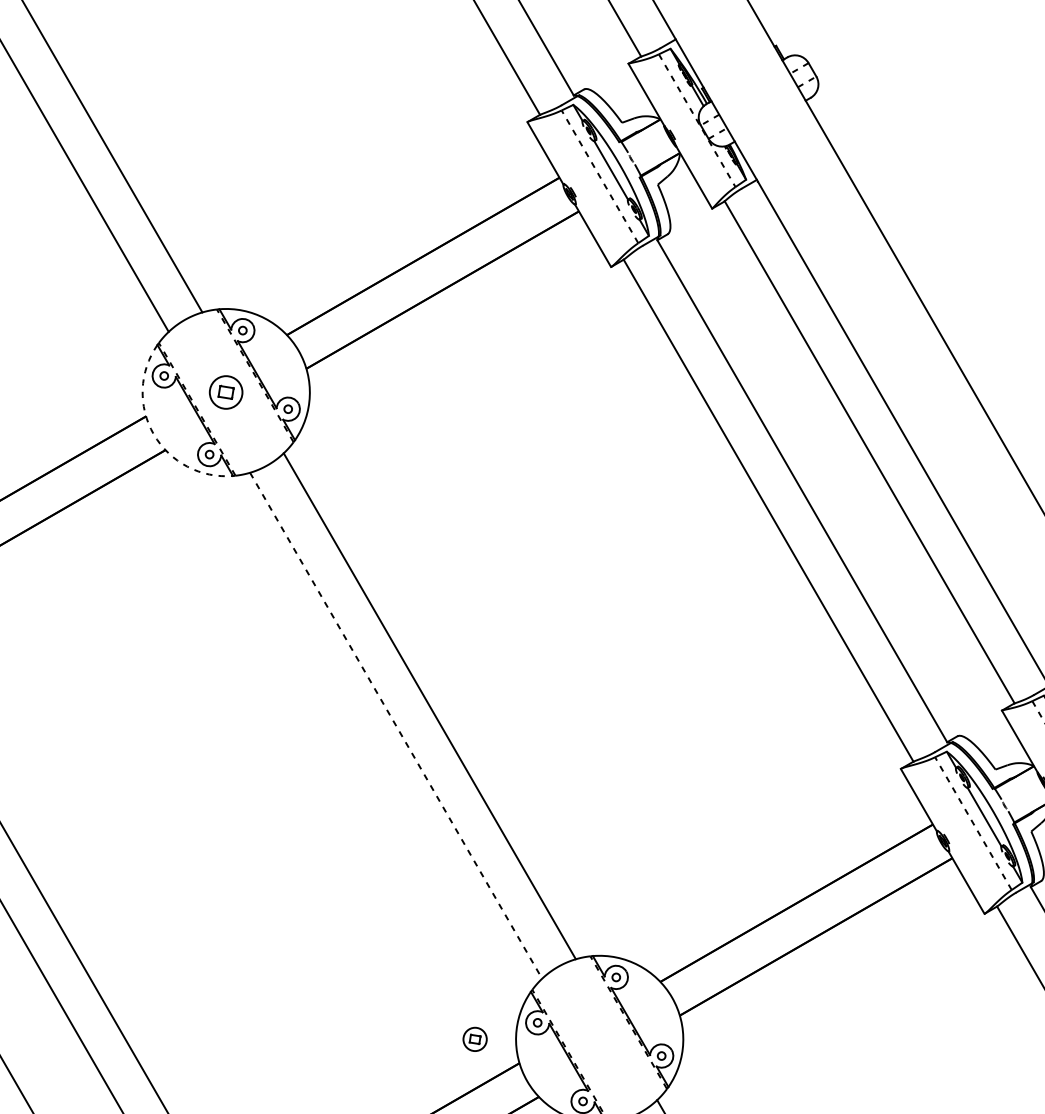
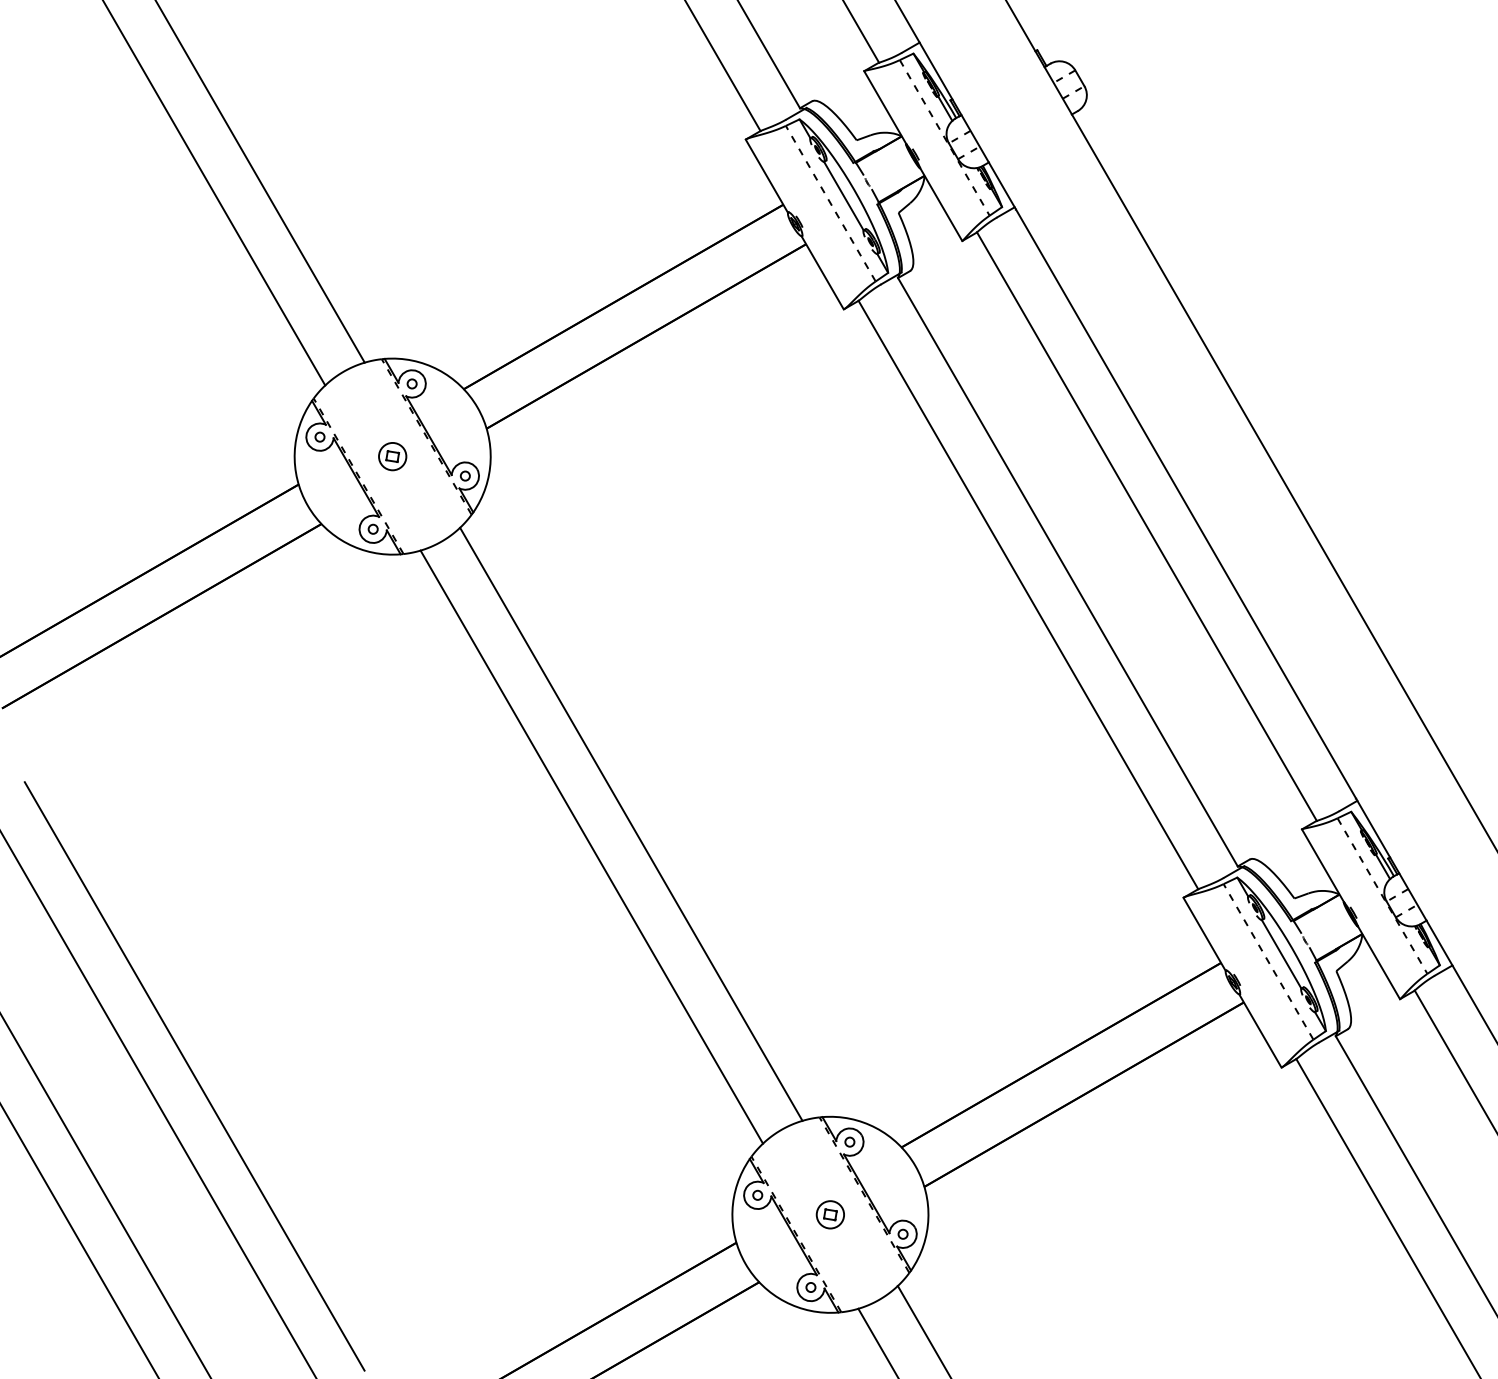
part: (226, 392) -> (392, 456), size x0.71
arc: (153, 434) -> (307, 505), dashed -> solid
line: (396, 726) -> (592, 847), dashed -> solid
part: (474, 1039) -> (829, 1214), moved

